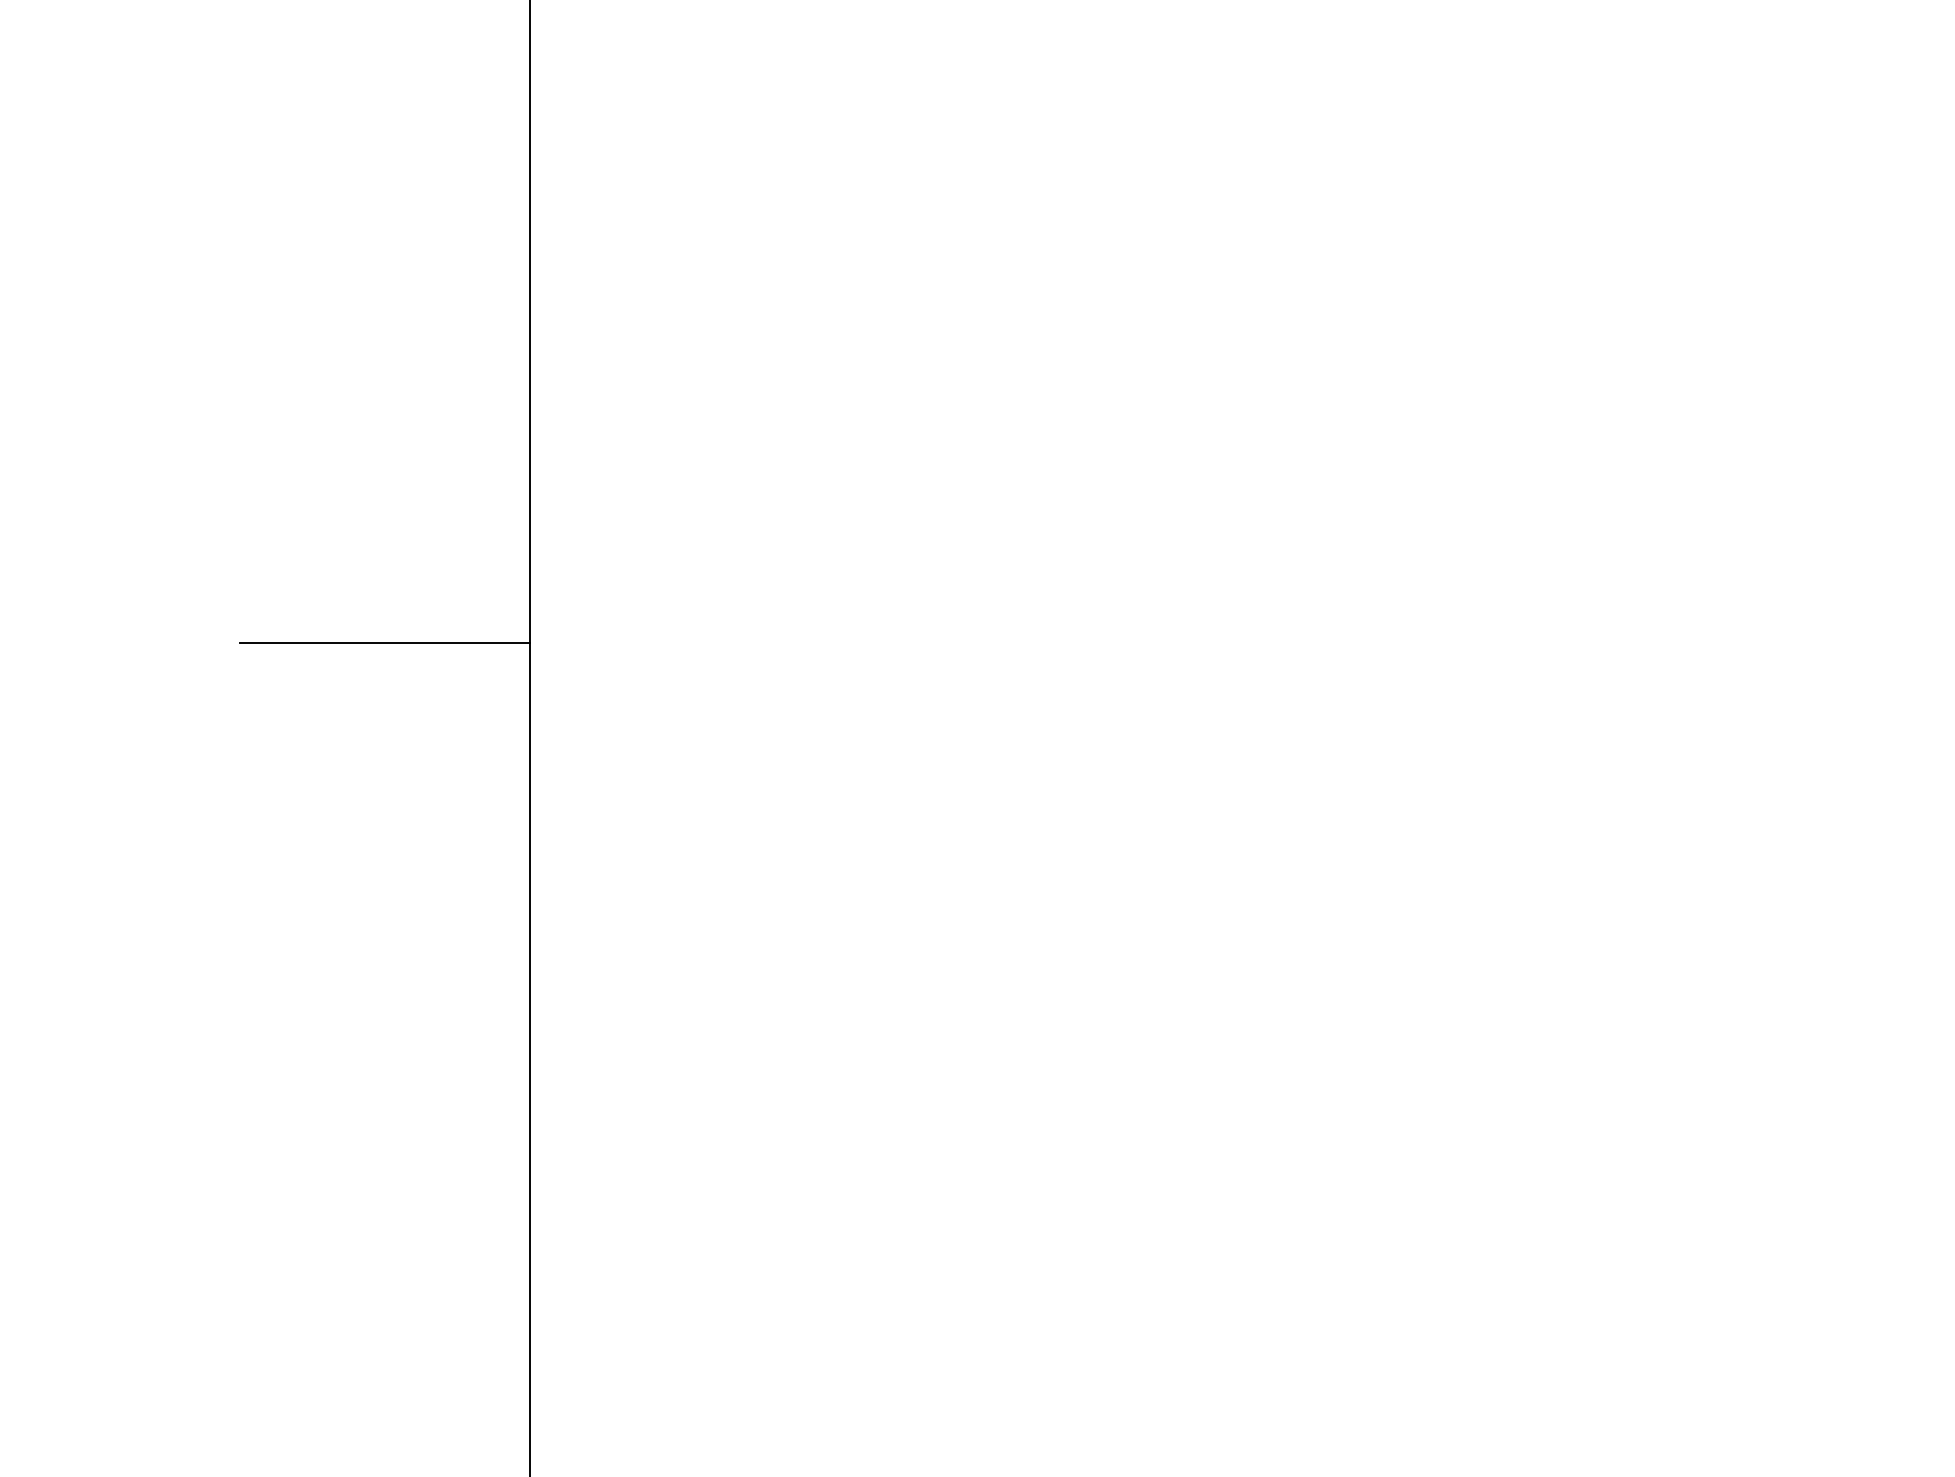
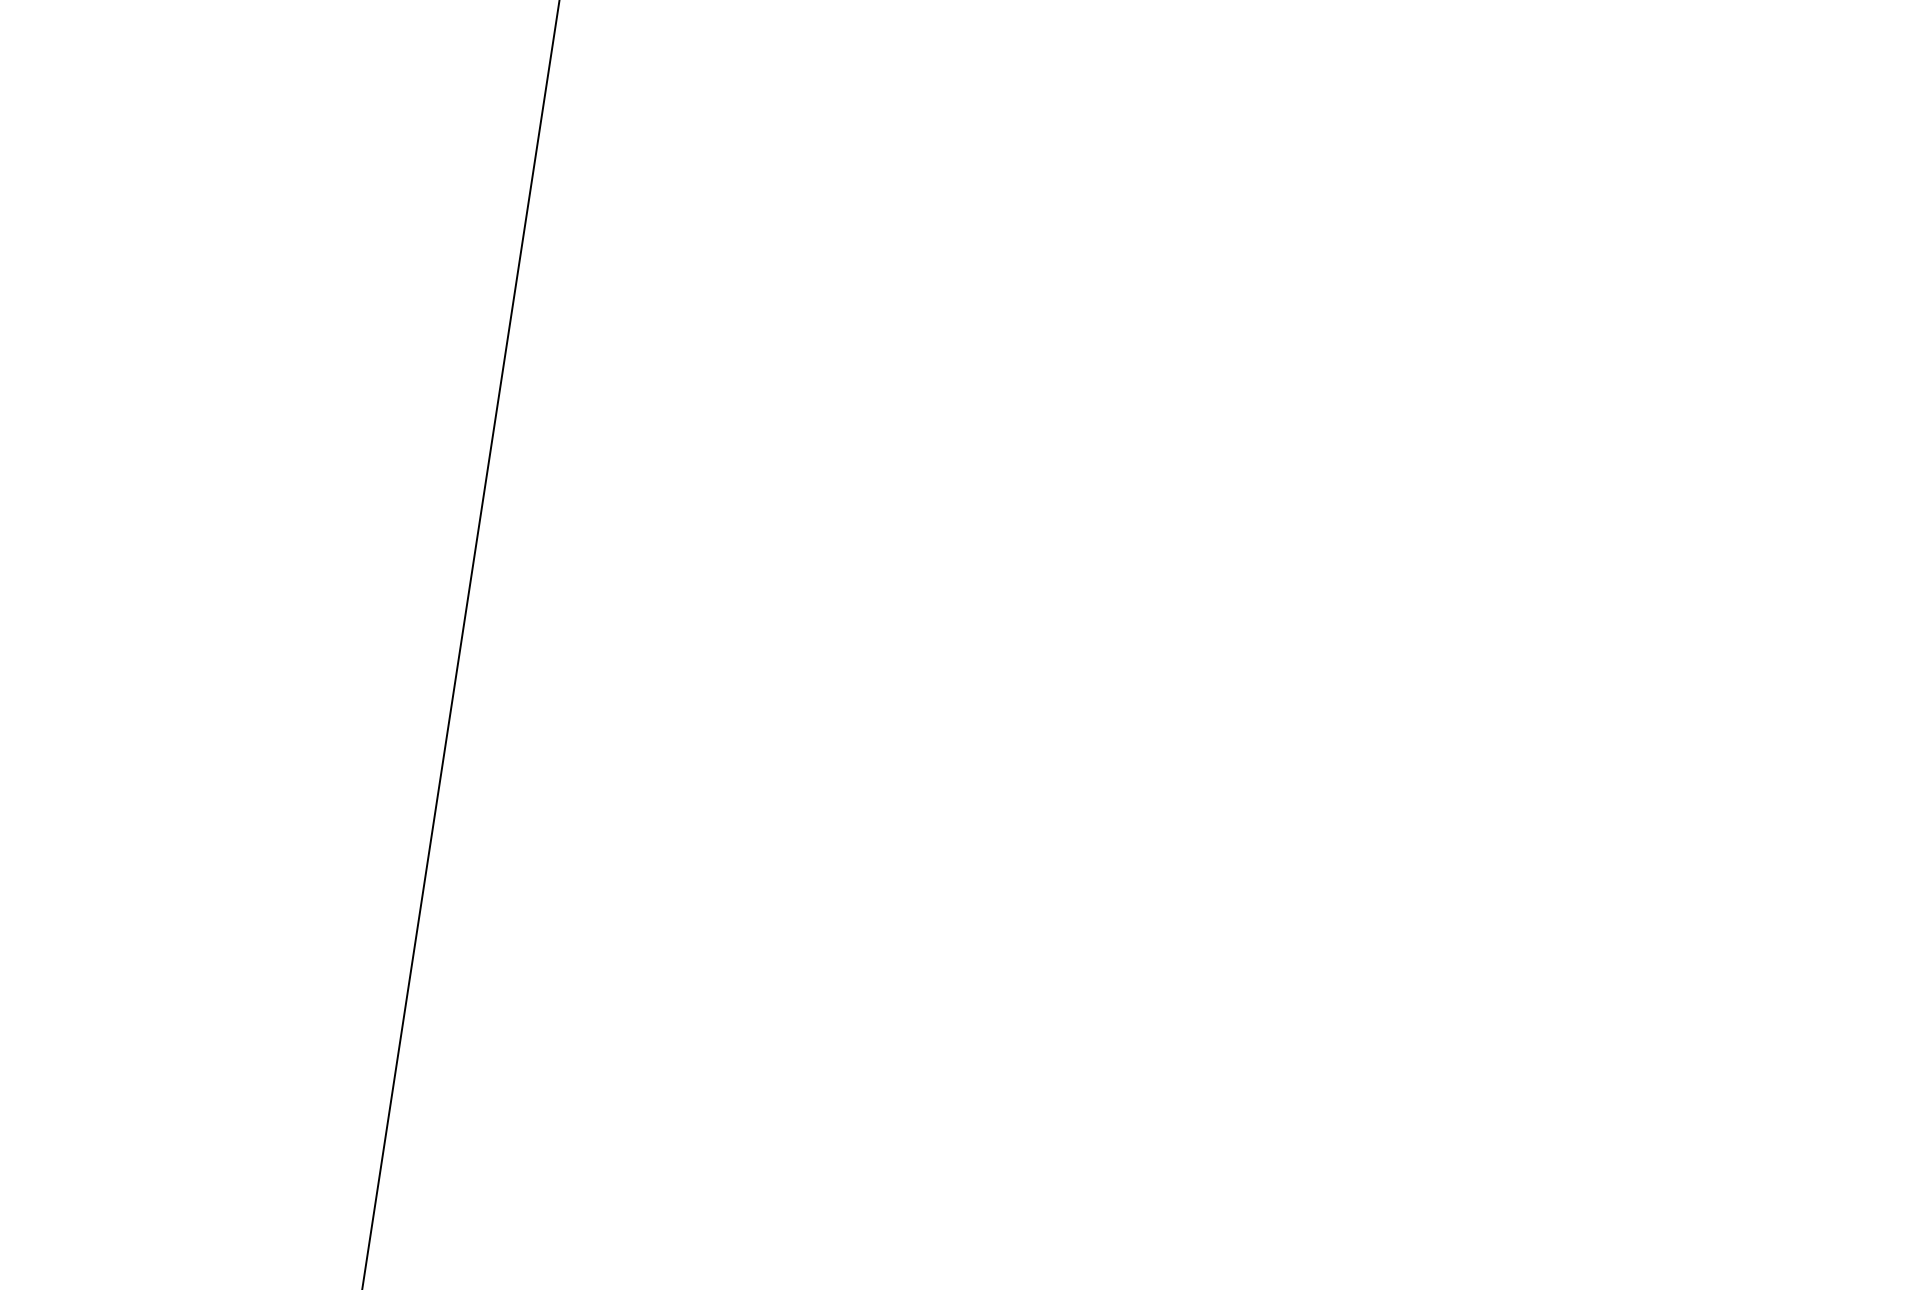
line: (384, 642) -> (336, 458), removed

